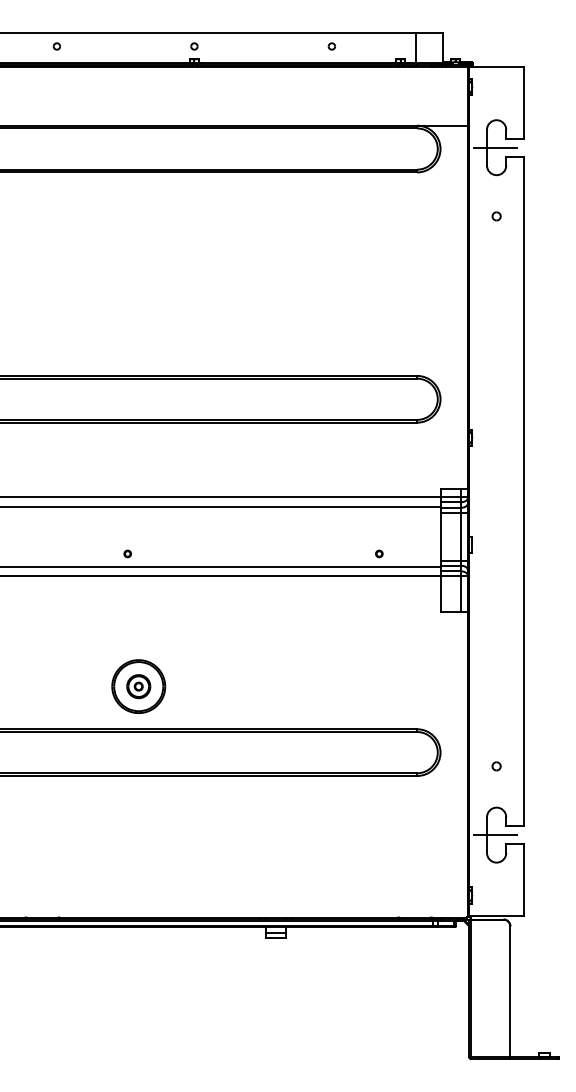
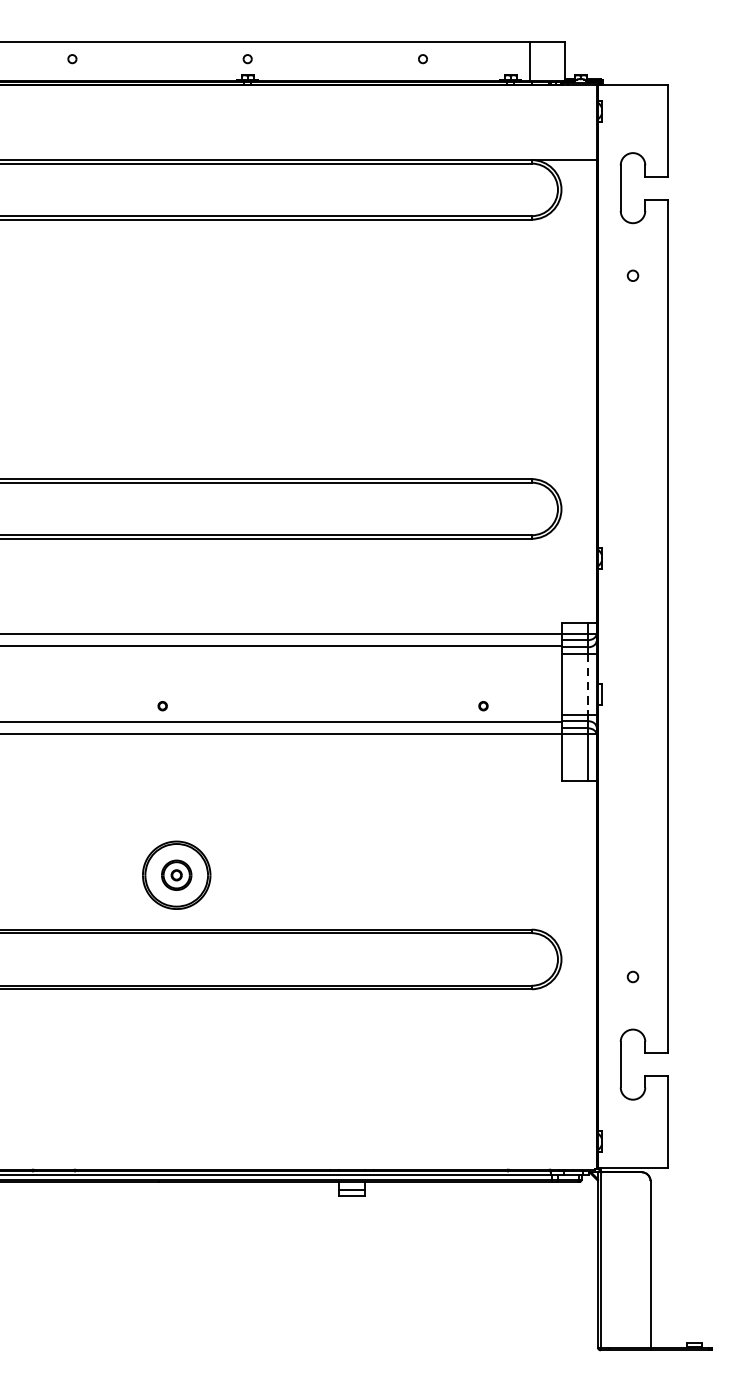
line: (495, 147) -> (631, 187), removed
line: (461, 537) -> (588, 685), solid -> dashed
line: (495, 835) -> (631, 1065), removed

